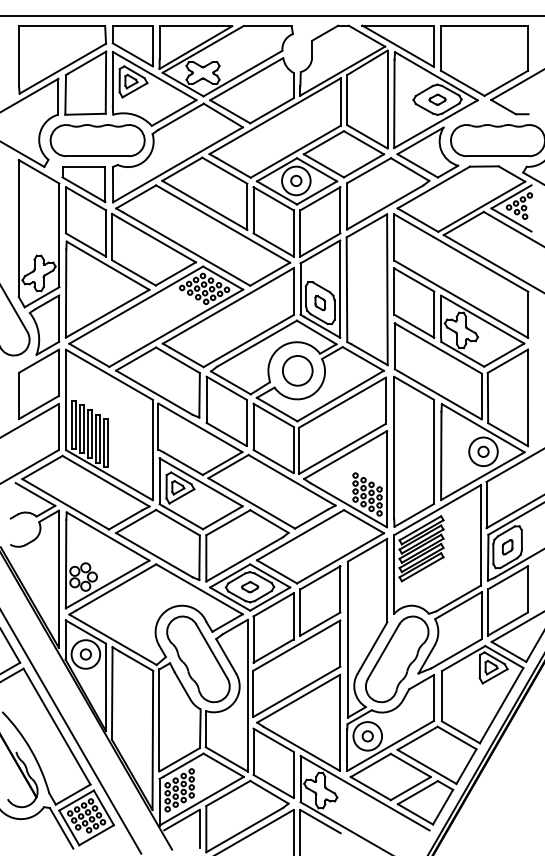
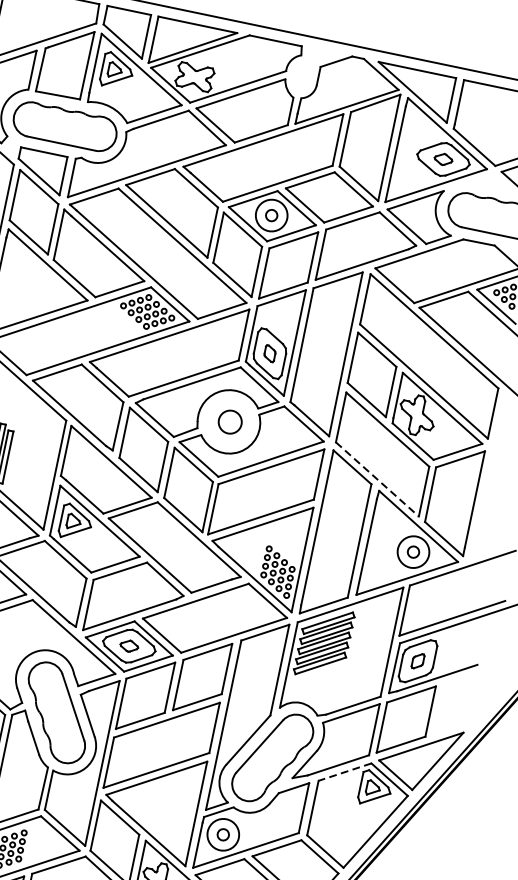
circle: (297, 370) -> (229, 421), size x0.7
line: (438, 394) -> (377, 479), solid -> dashed
line: (463, 658) -> (344, 771), solid -> dashed

